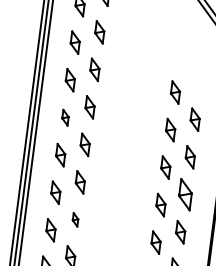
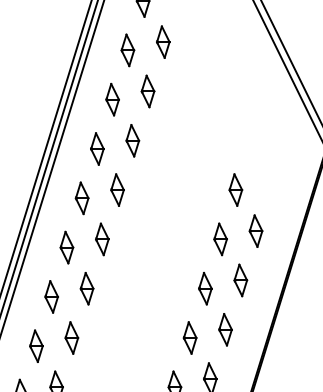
part: (65, 117) -> (81, 198), size x1.43
part: (185, 194) -> (225, 329), size x0.71
part: (75, 219) -> (71, 337), size x1.67

